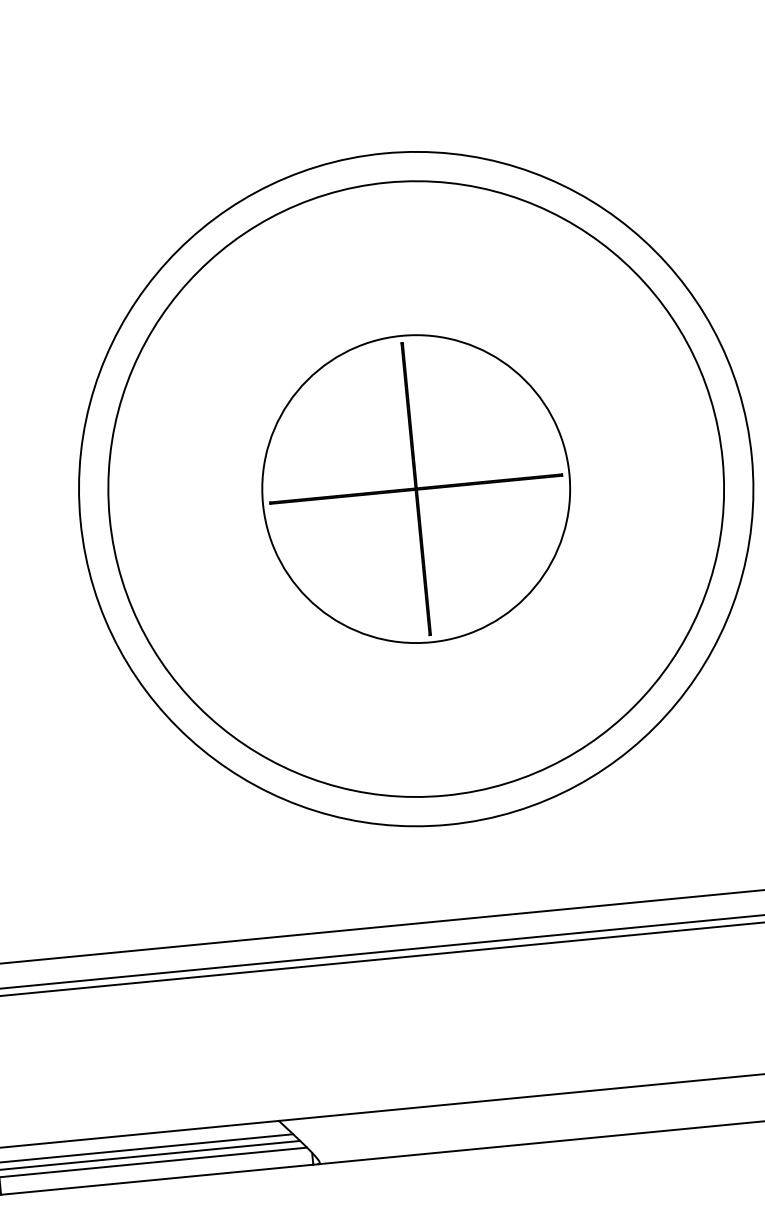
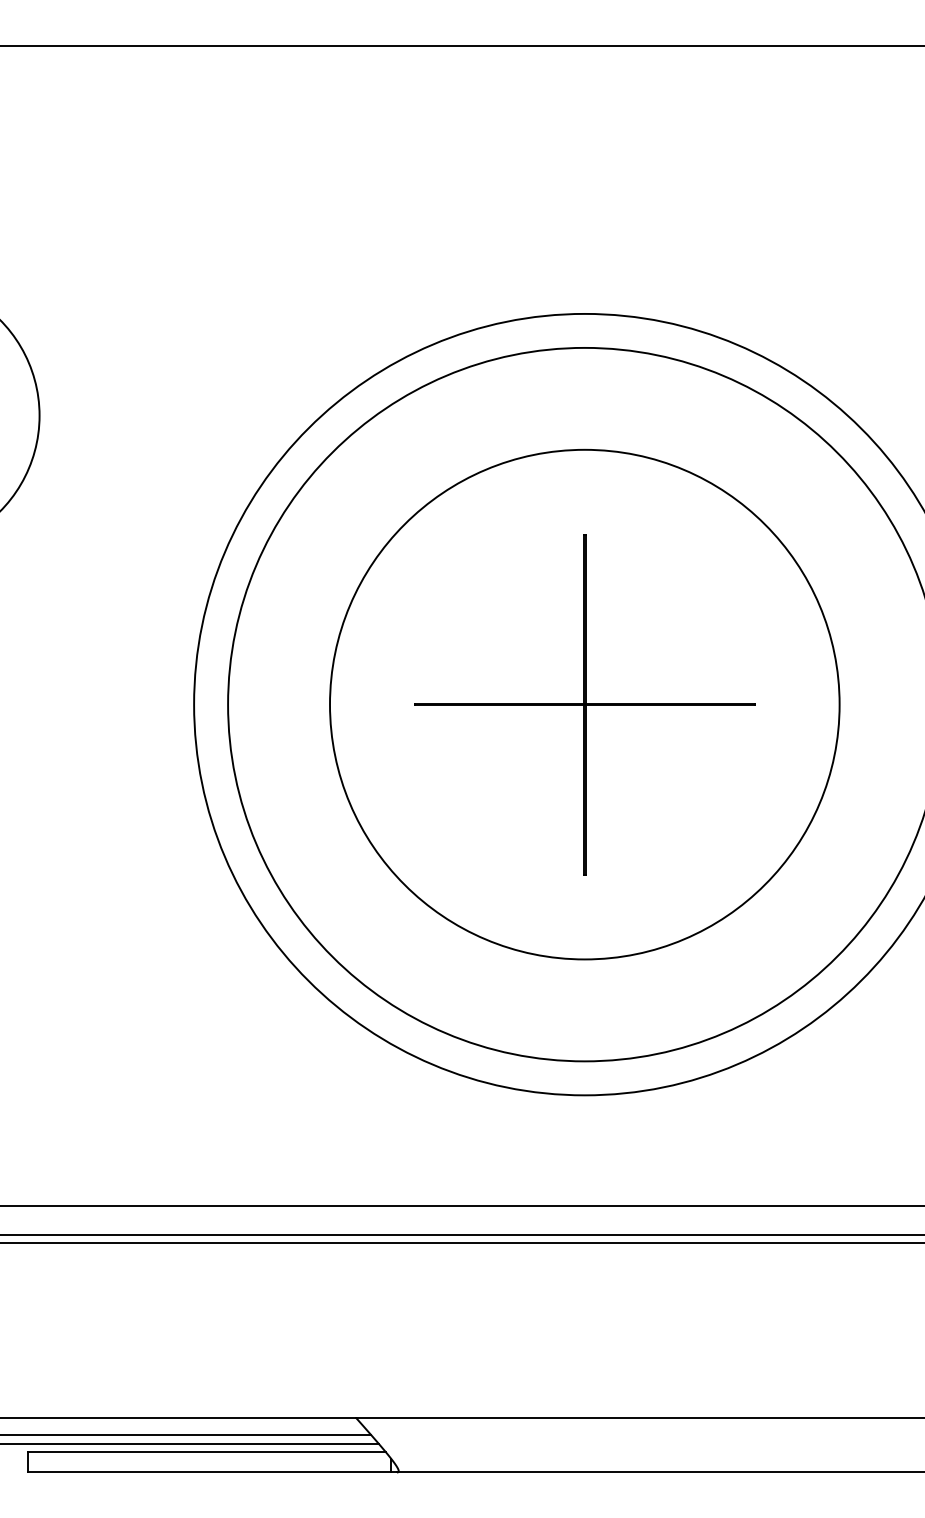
circle: (415, 489) -> (584, 704), size x1.43

